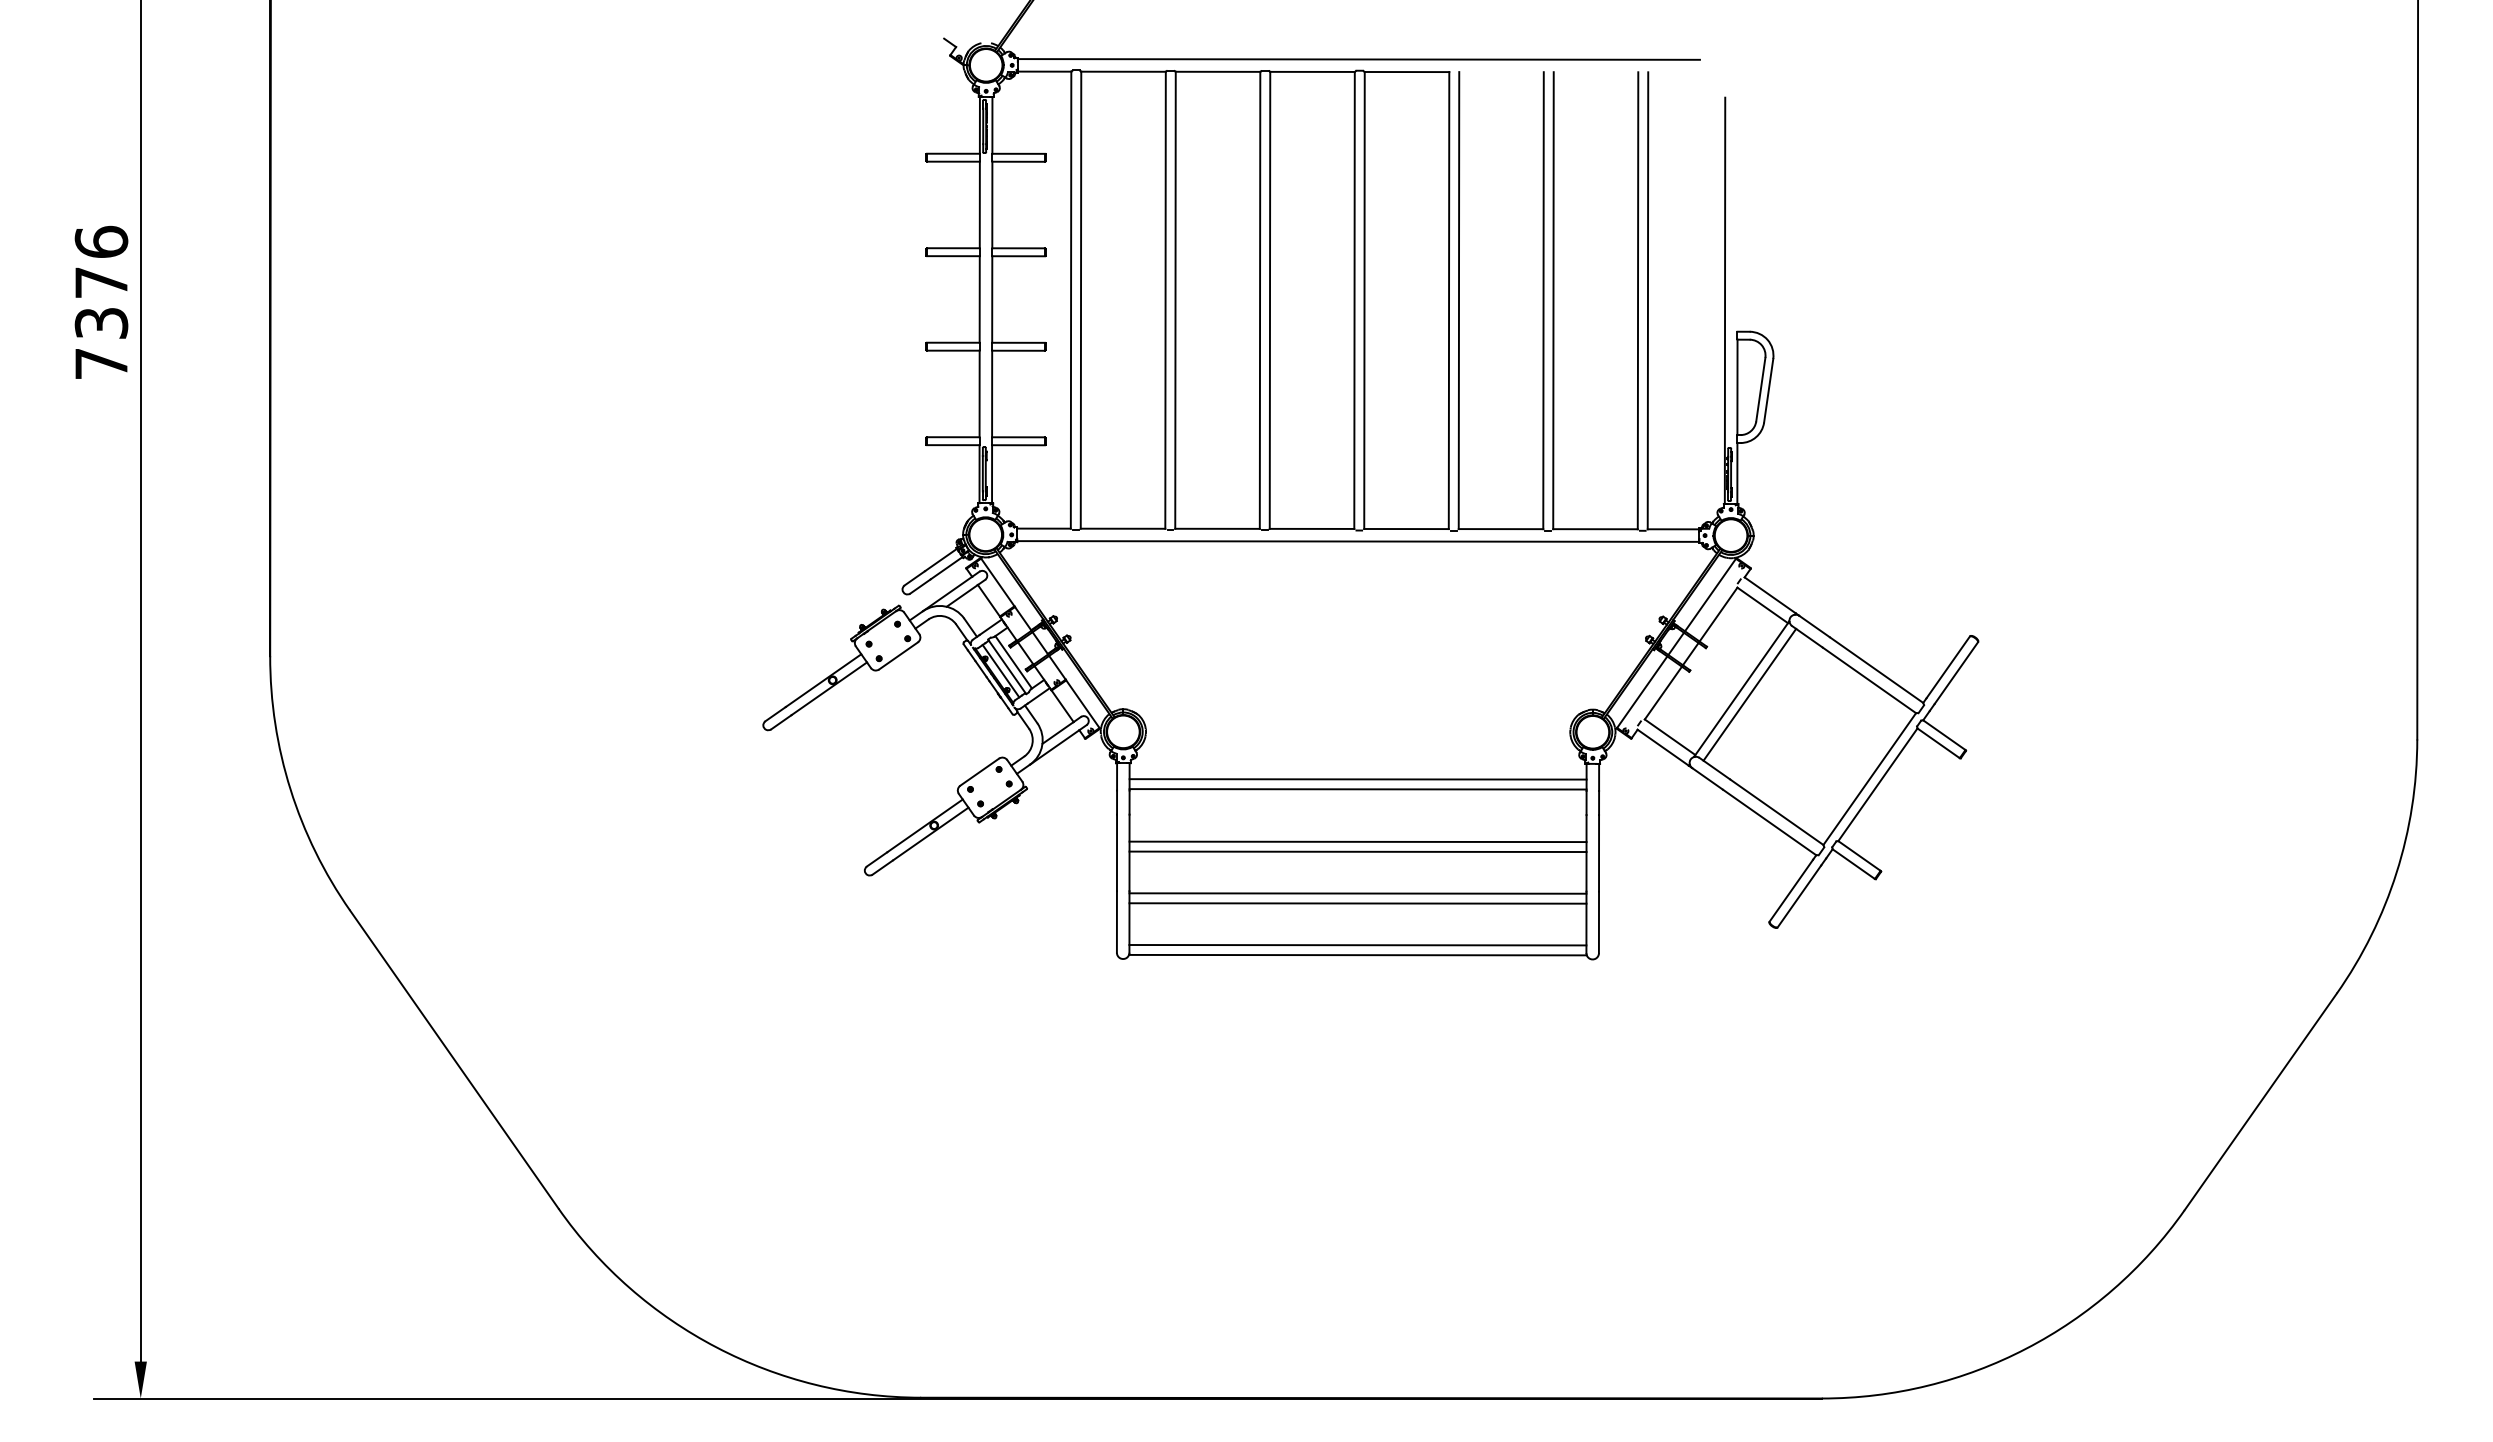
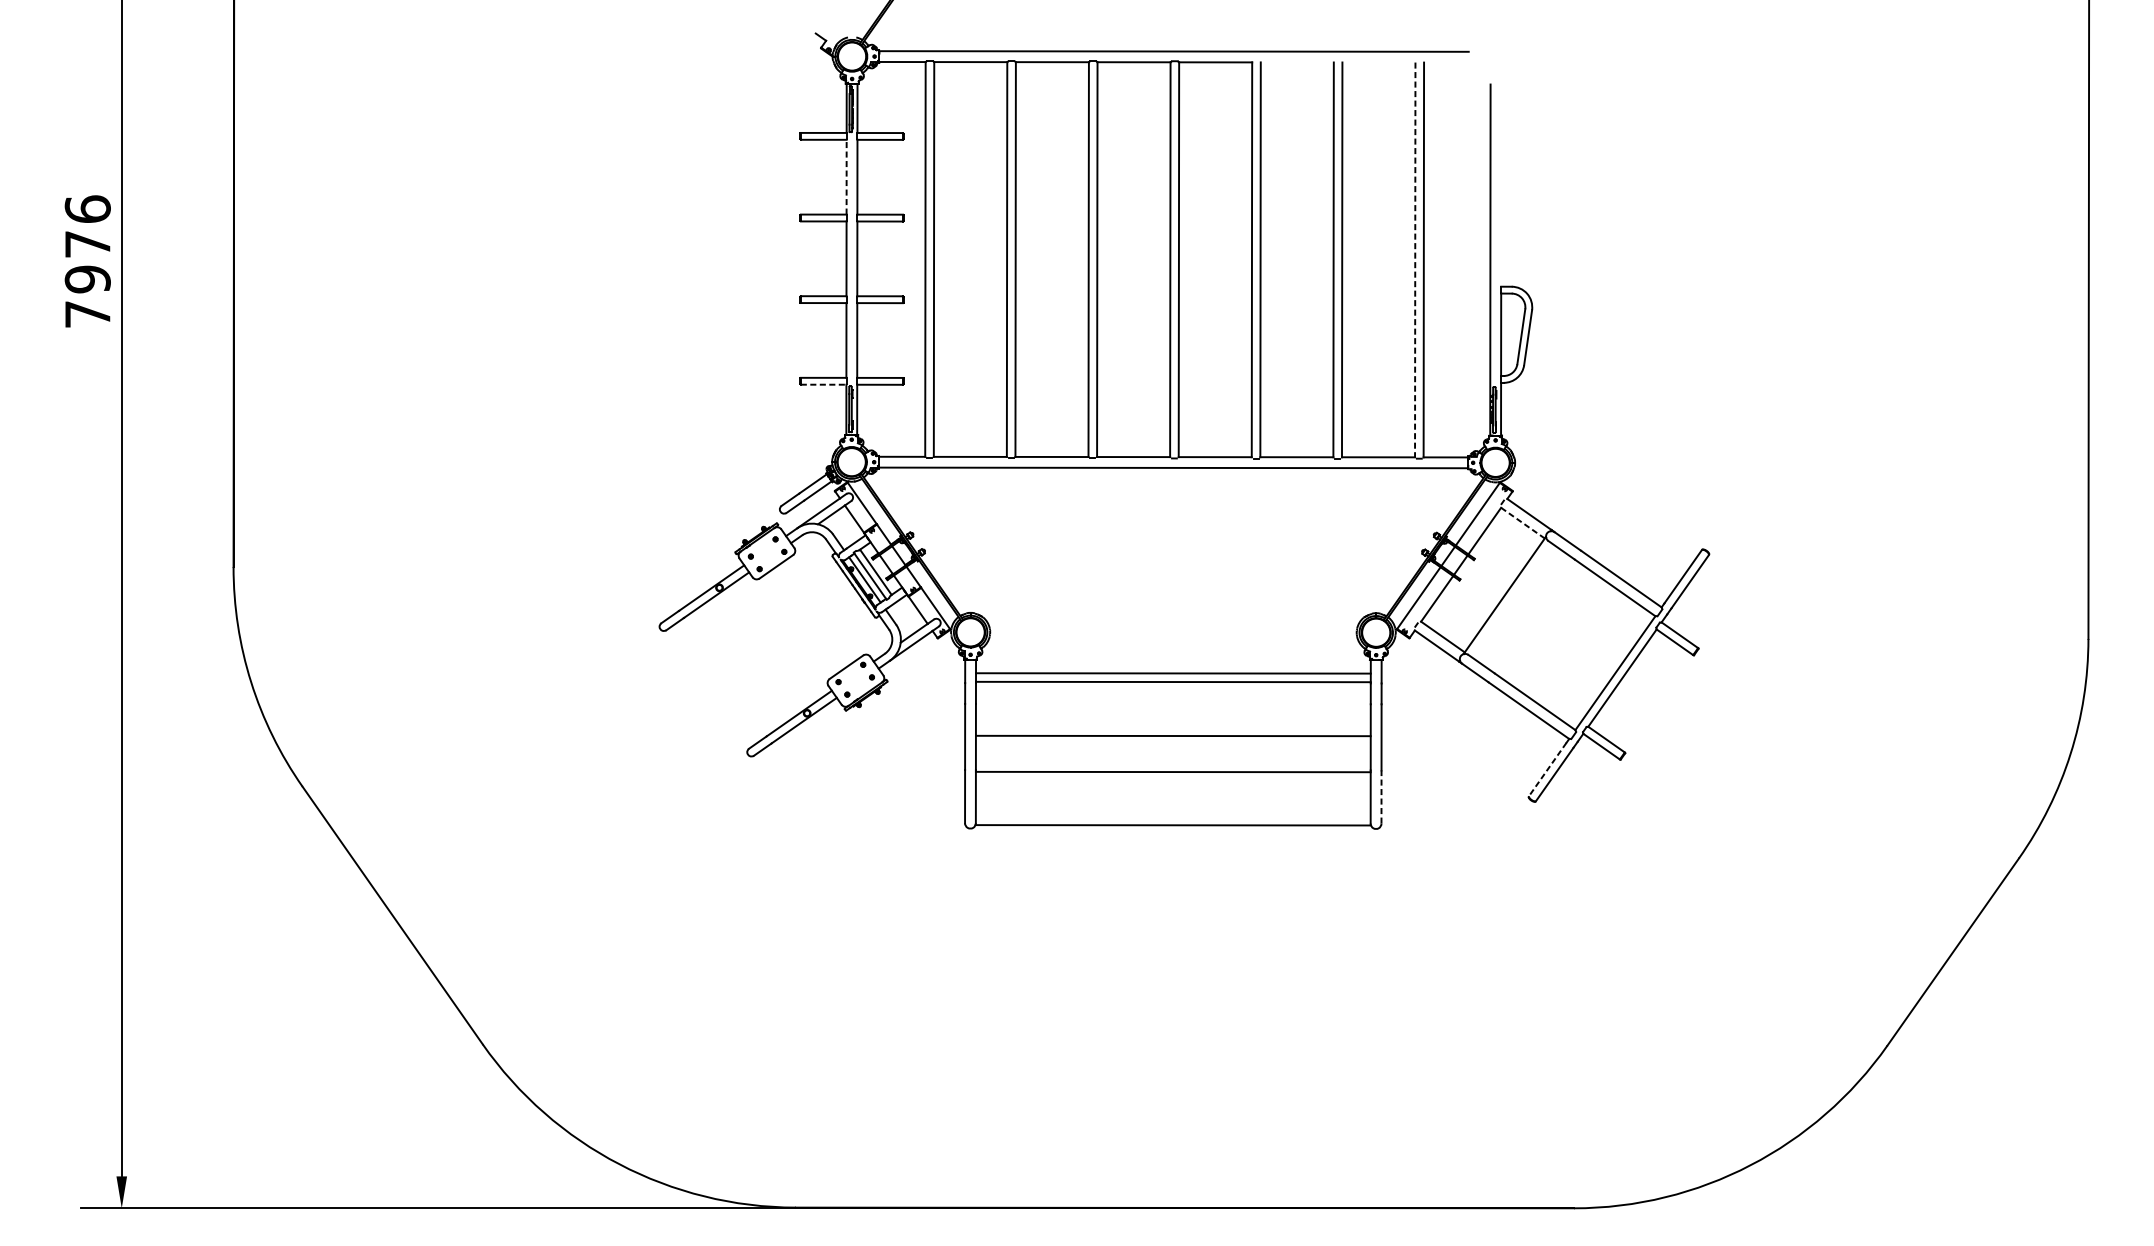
line: (979, 204) -> (846, 176), solid -> dashed
line: (1638, 301) -> (1415, 260), solid -> dashed
text: (101, 323) -> (87, 279), 7376 -> 7976
line: (953, 445) -> (823, 384), solid -> dashed
line: (1762, 605) -> (1522, 523), solid -> dashed
line: (1749, 694) -> (1511, 600), removed
line: (1357, 841) -> (1172, 727), removed
line: (1791, 890) -> (1547, 769), solid -> dashed
line: (1357, 903) -> (1172, 780), removed
line: (1598, 922) -> (1381, 797), solid -> dashed
line: (1357, 945) -> (1172, 816), removed

